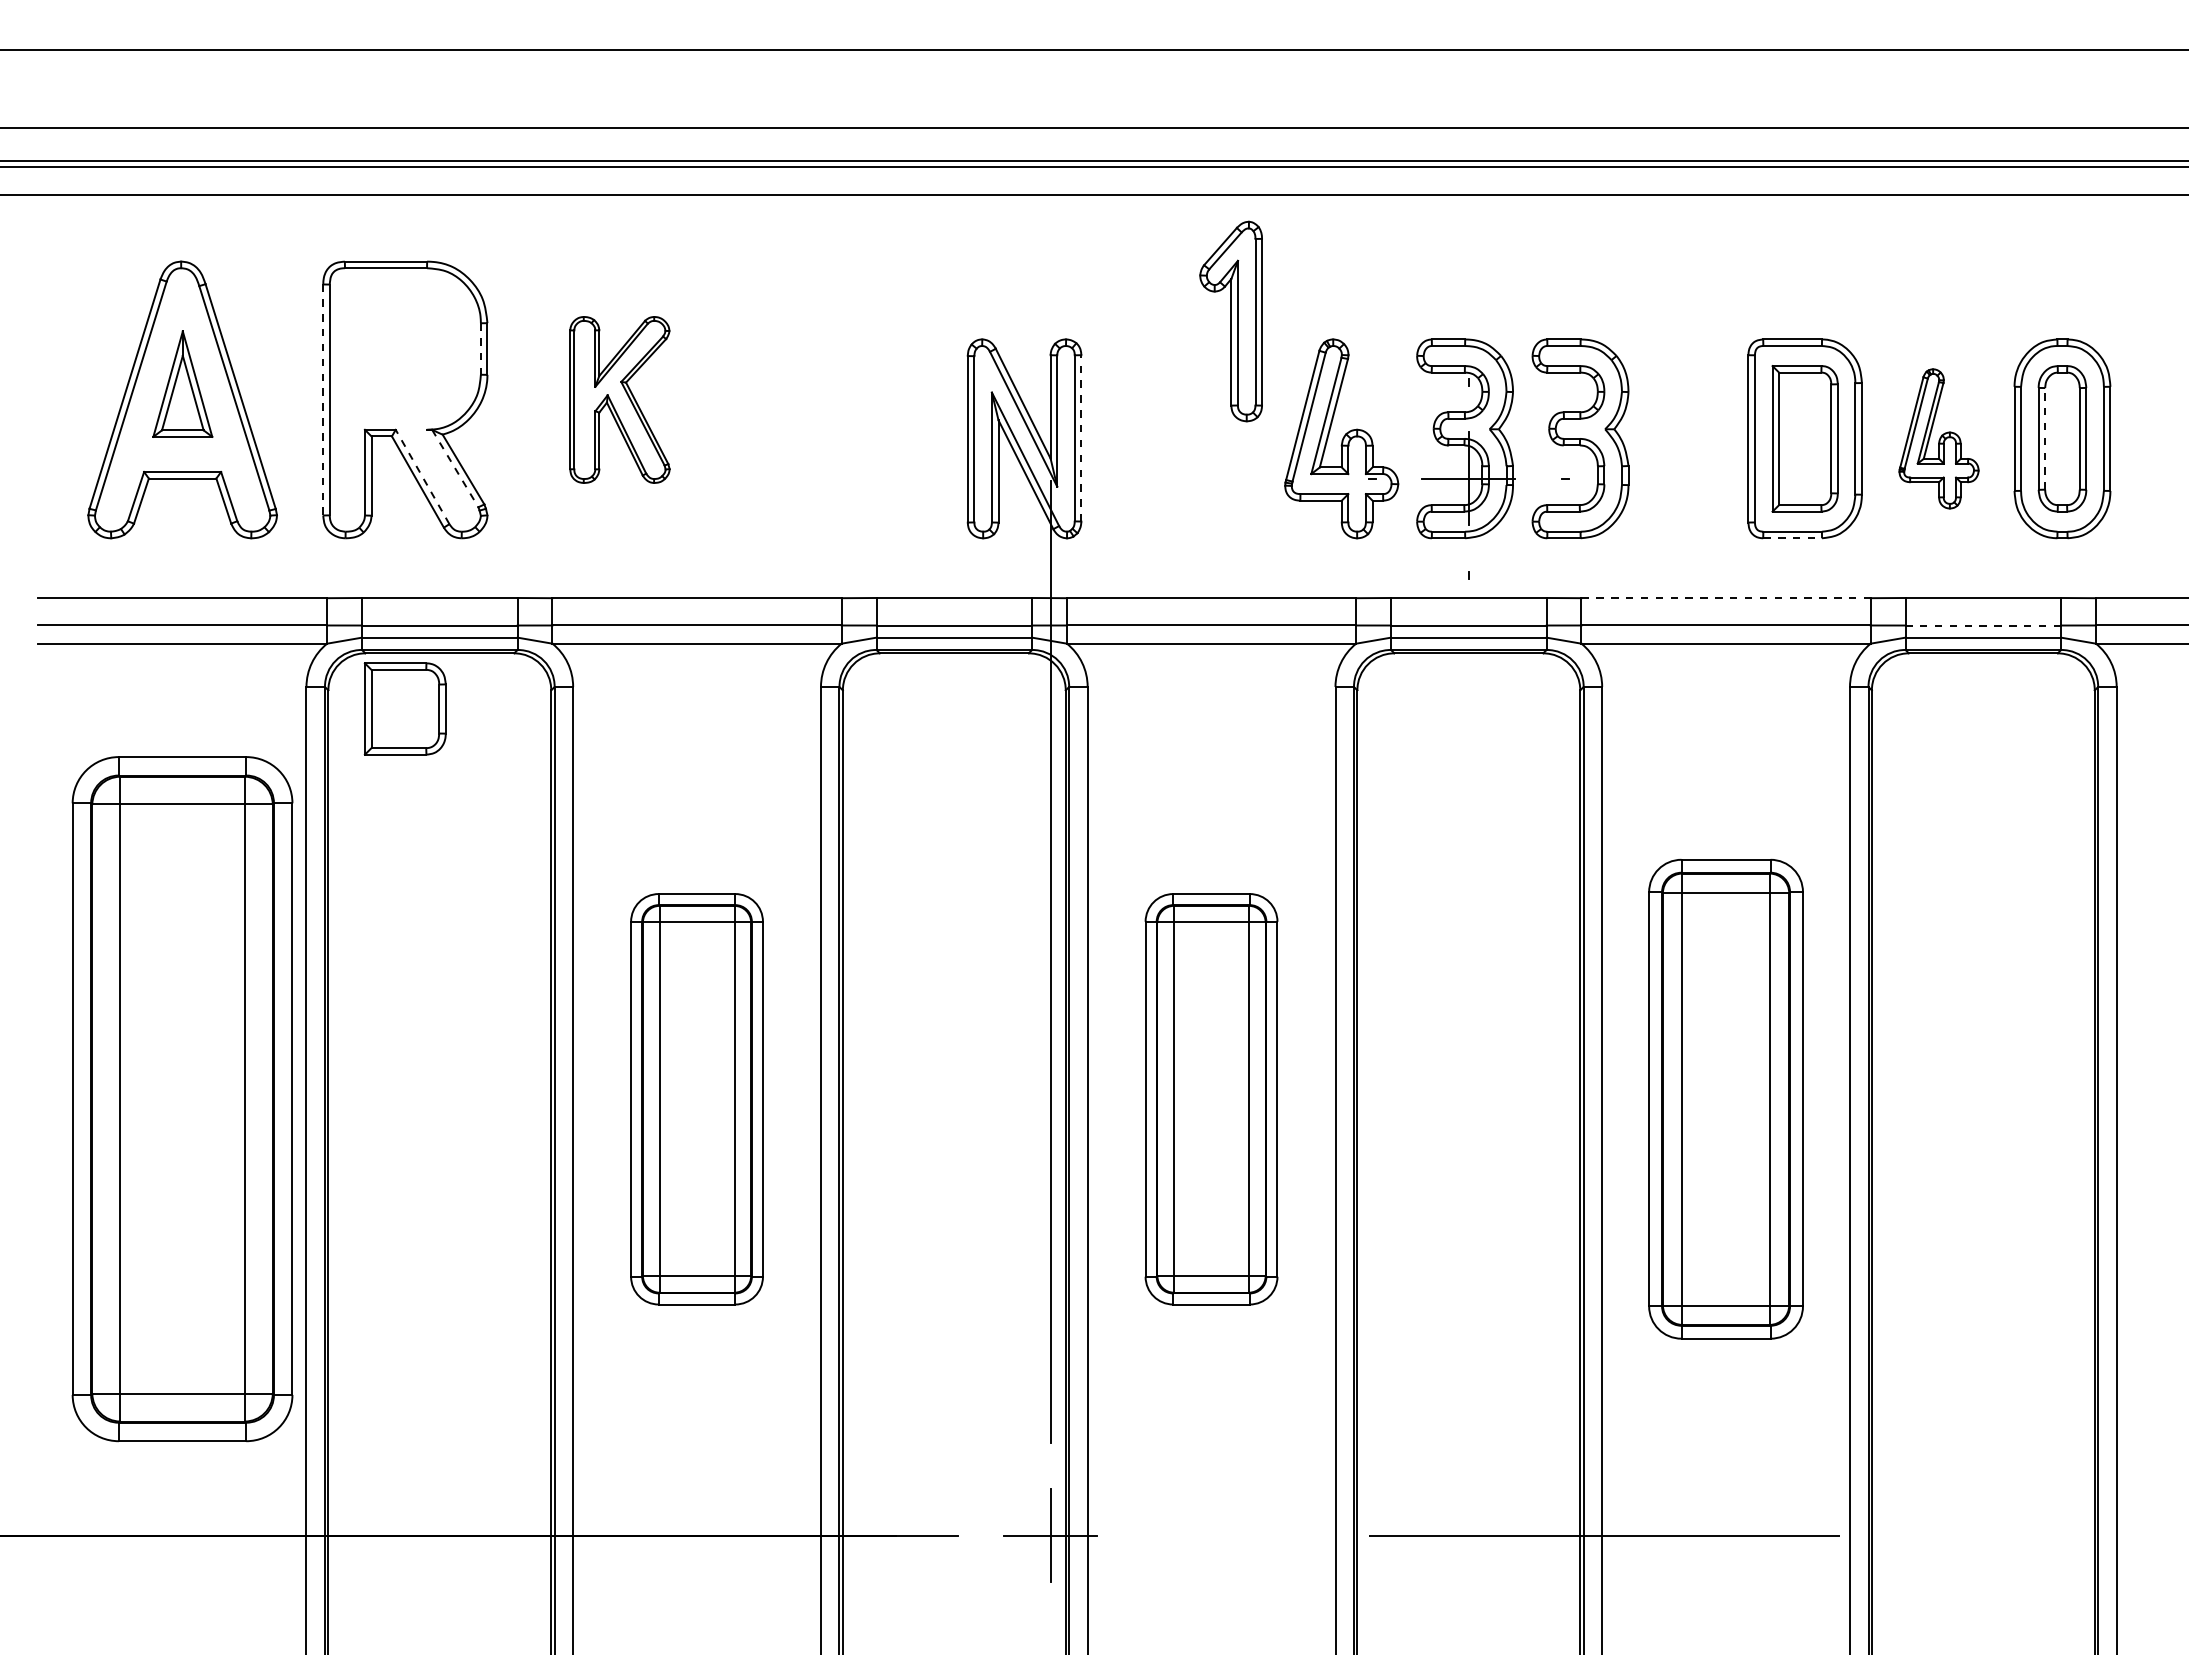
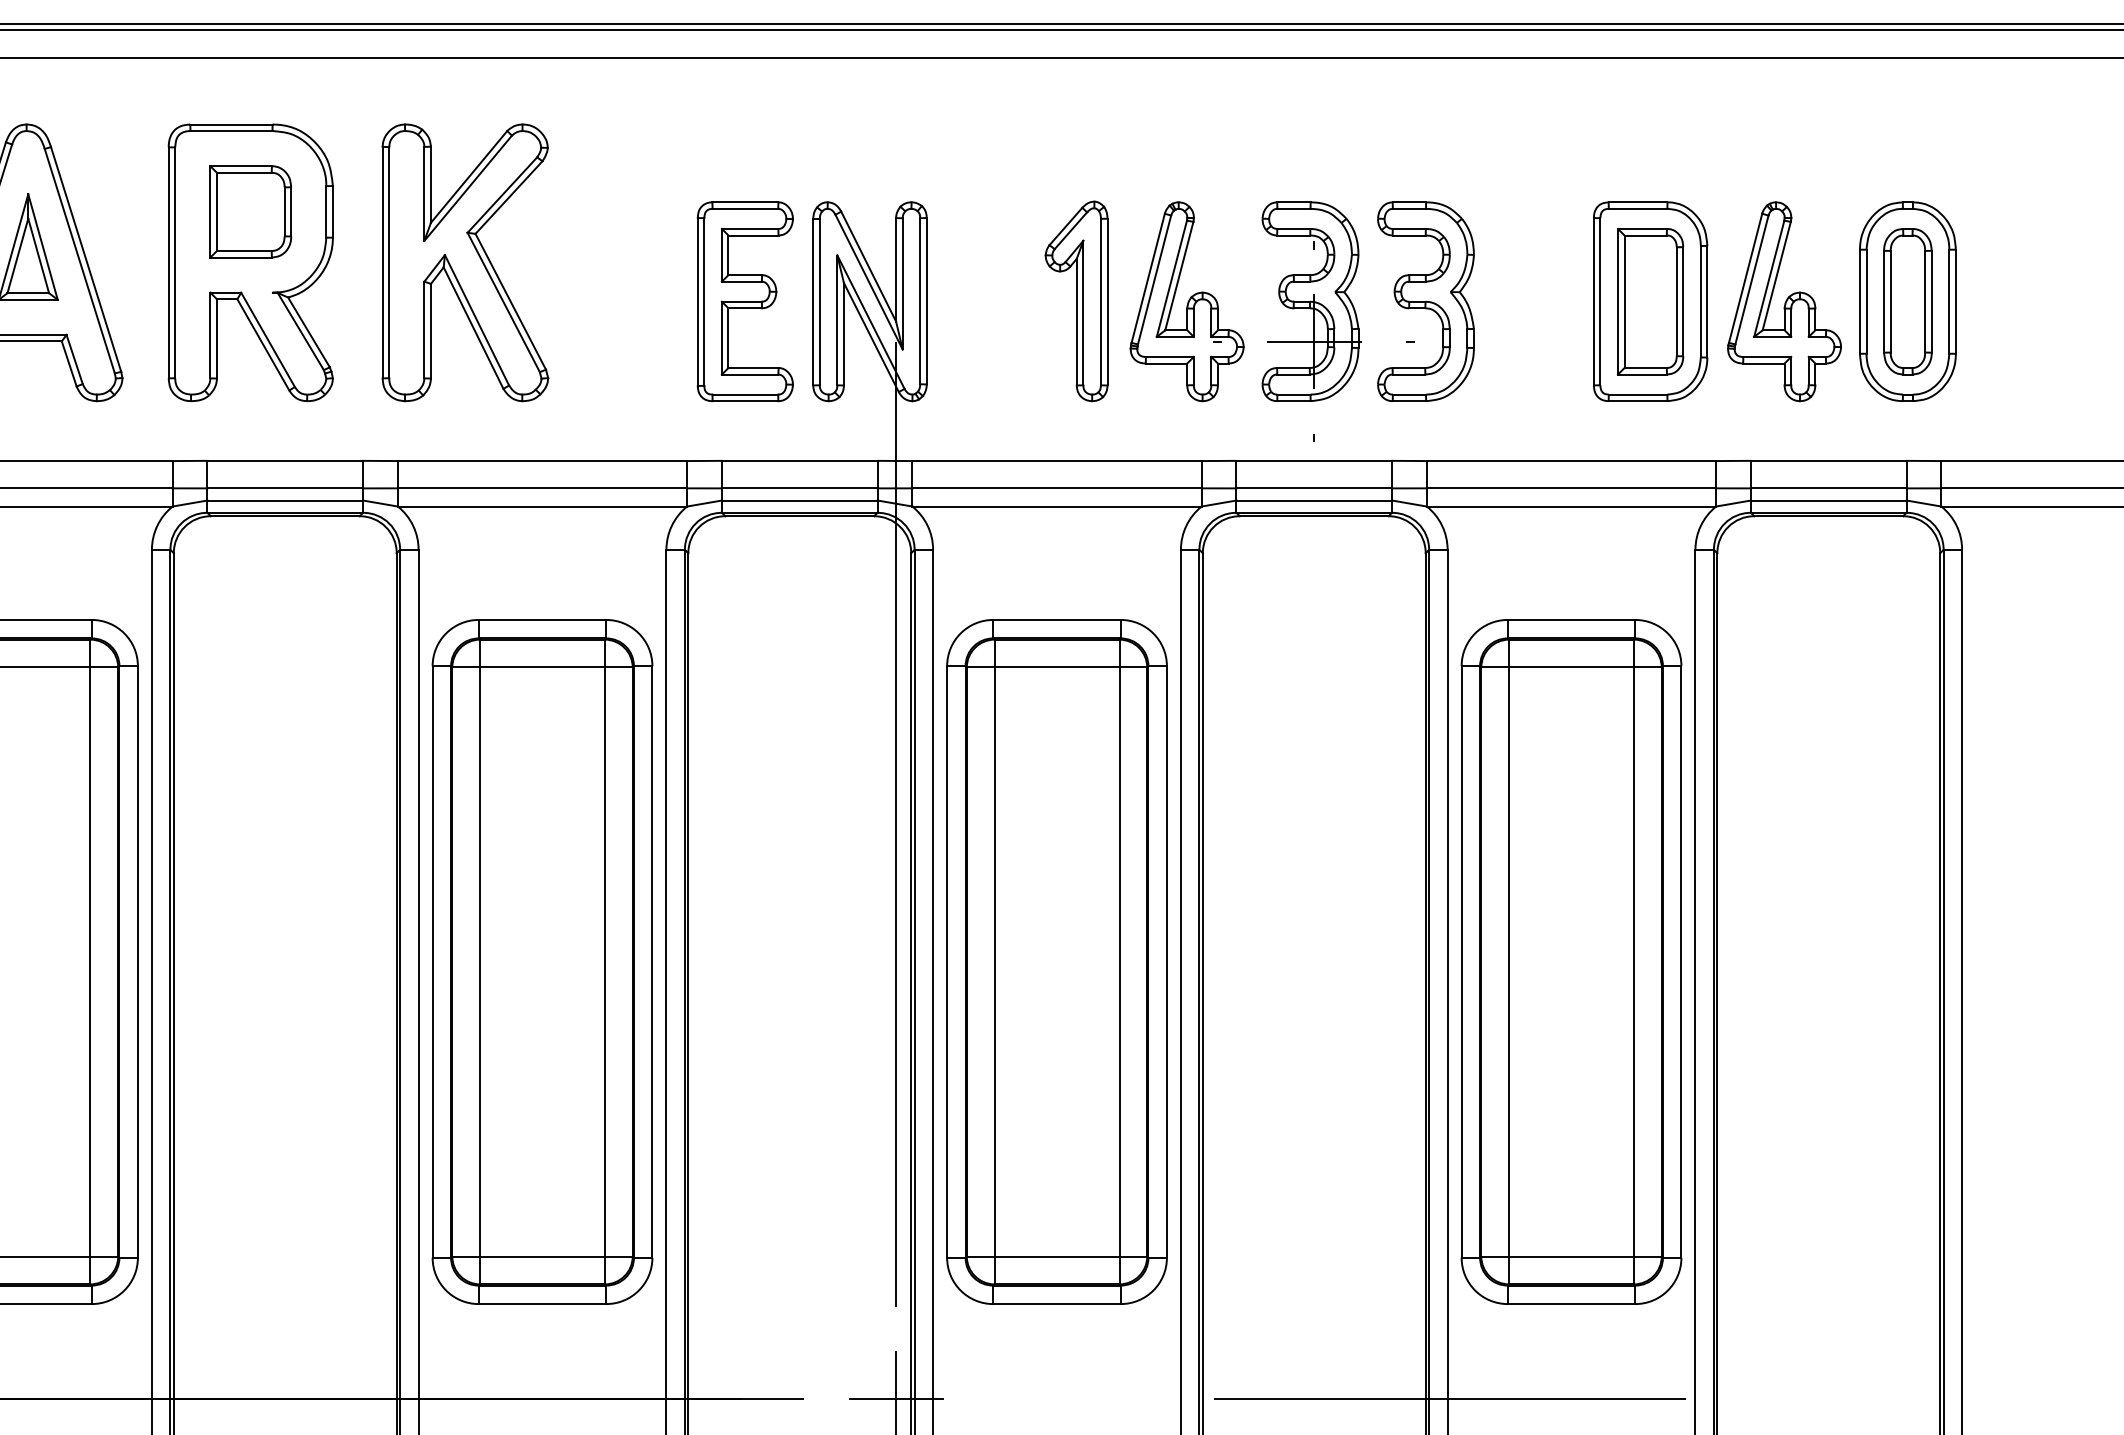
part: (1230, 321) -> (1075, 301), moved
line: (480, 349) -> (325, 212), dashed -> solid
part: (619, 399) -> (464, 262), size x1.67
line: (323, 400) -> (168, 263), dashed -> solid
line: (1081, 437) -> (926, 300), dashed -> solid
part: (899, 438) -> (744, 301), added
part: (1938, 438) -> (1783, 301), size x1.43
line: (2045, 438) -> (1890, 301), dashed -> solid
line: (455, 468) -> (300, 331), dashed -> solid
line: (422, 476) -> (267, 339), dashed -> solid
line: (1793, 538) -> (1638, 401), dashed -> solid
line: (1726, 598) -> (1571, 461), dashed -> solid
line: (1983, 625) -> (1828, 488), dashed -> solid
part: (404, 708) -> (249, 211), moved
part: (696, 1099) -> (541, 962), size x1.67
part: (1211, 1099) -> (1056, 962), size x1.67
part: (1725, 1099) -> (1570, 962), size x1.43

